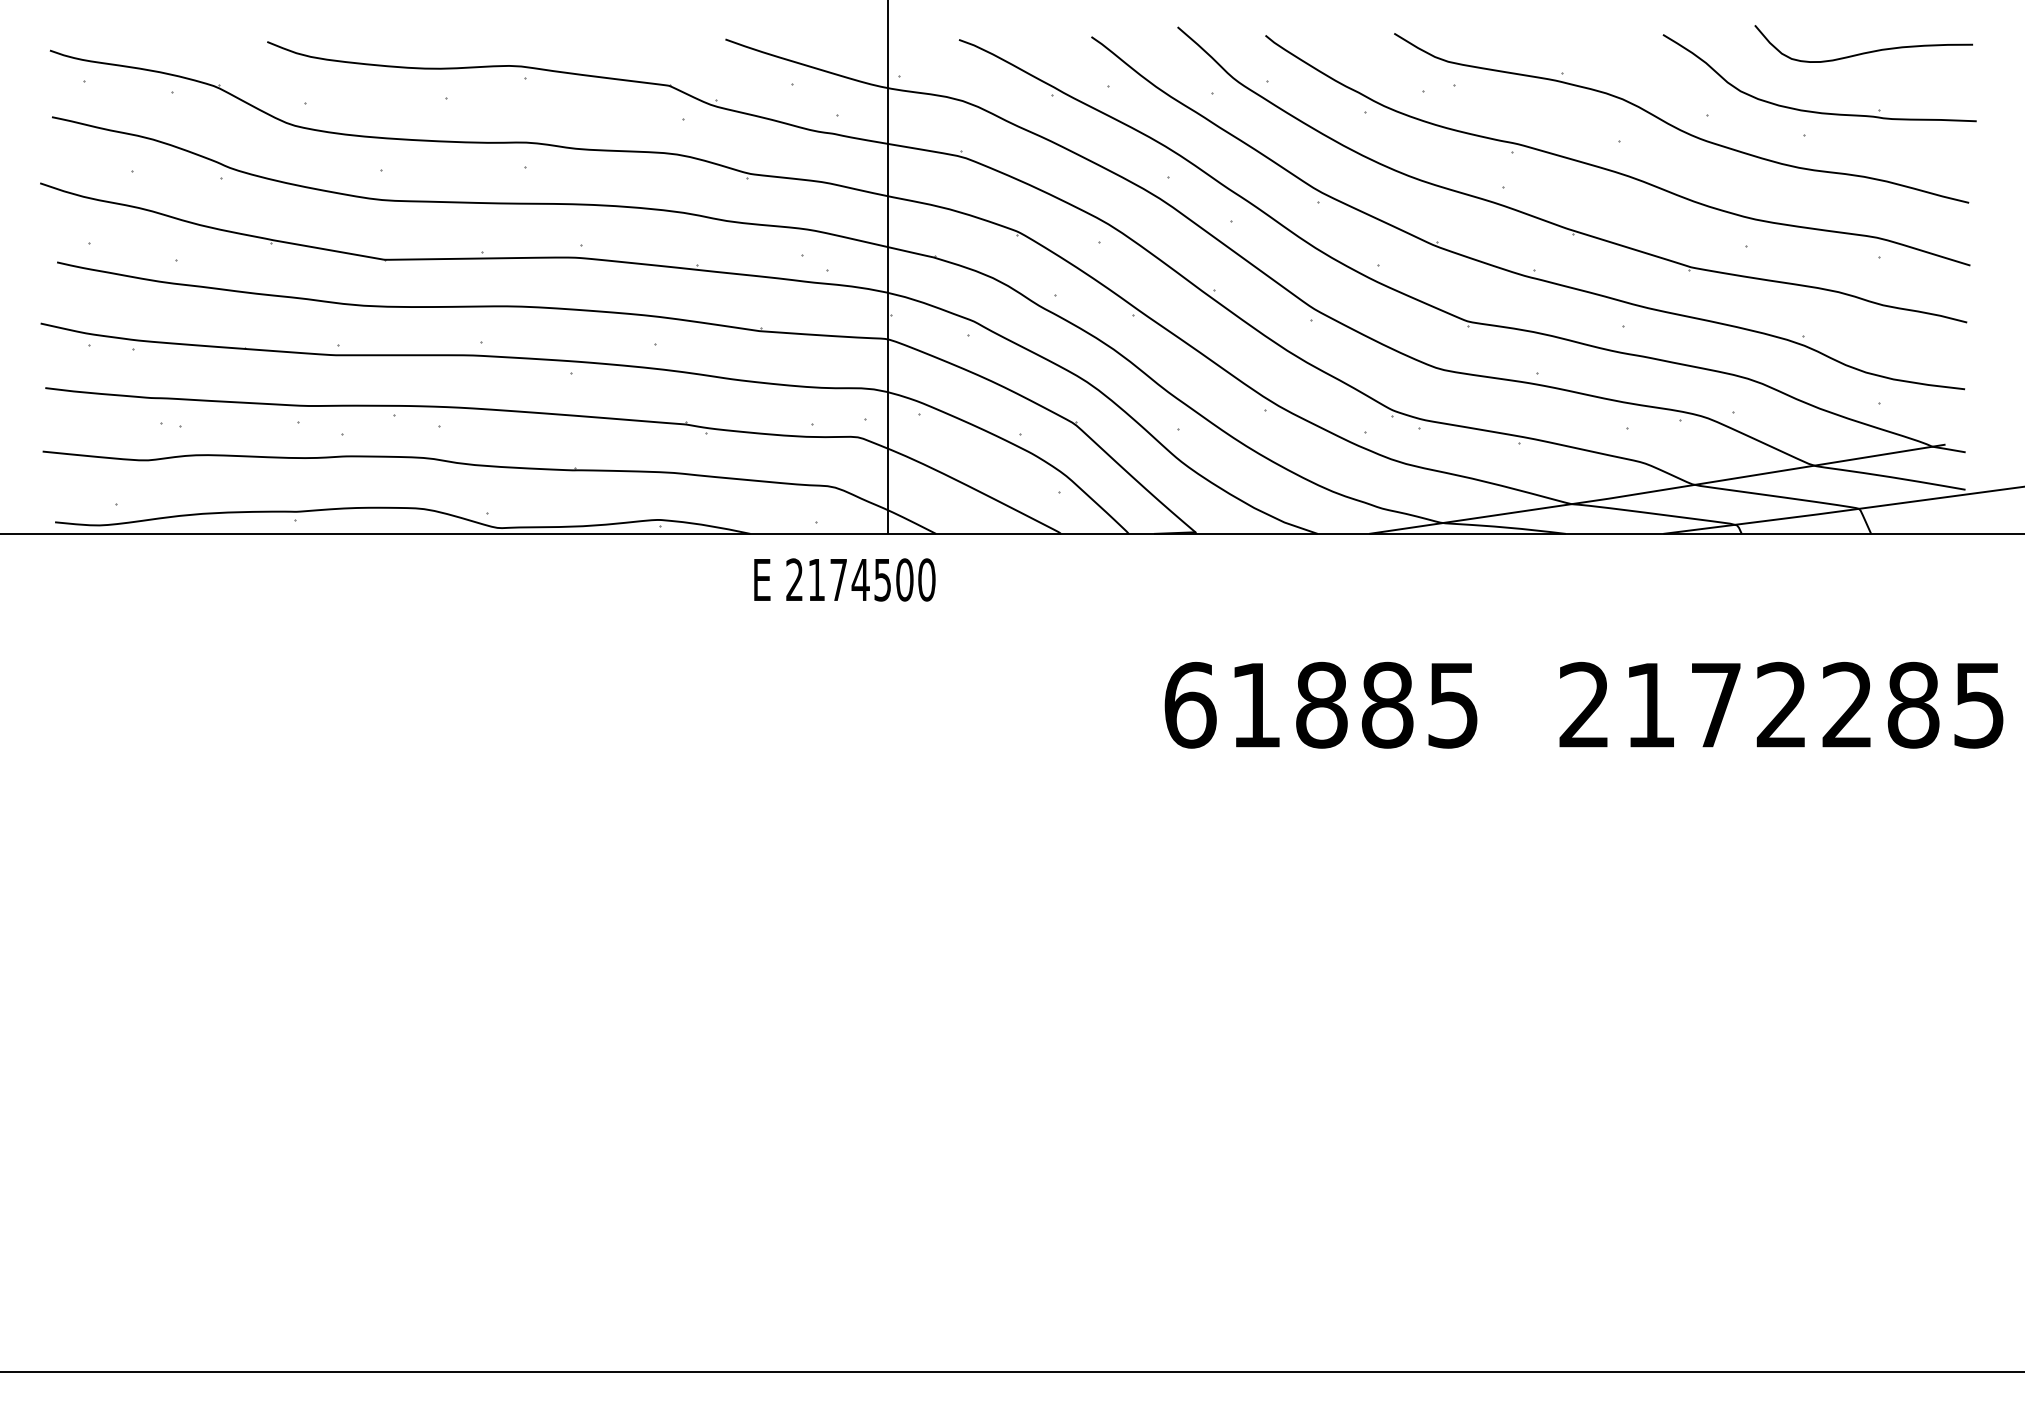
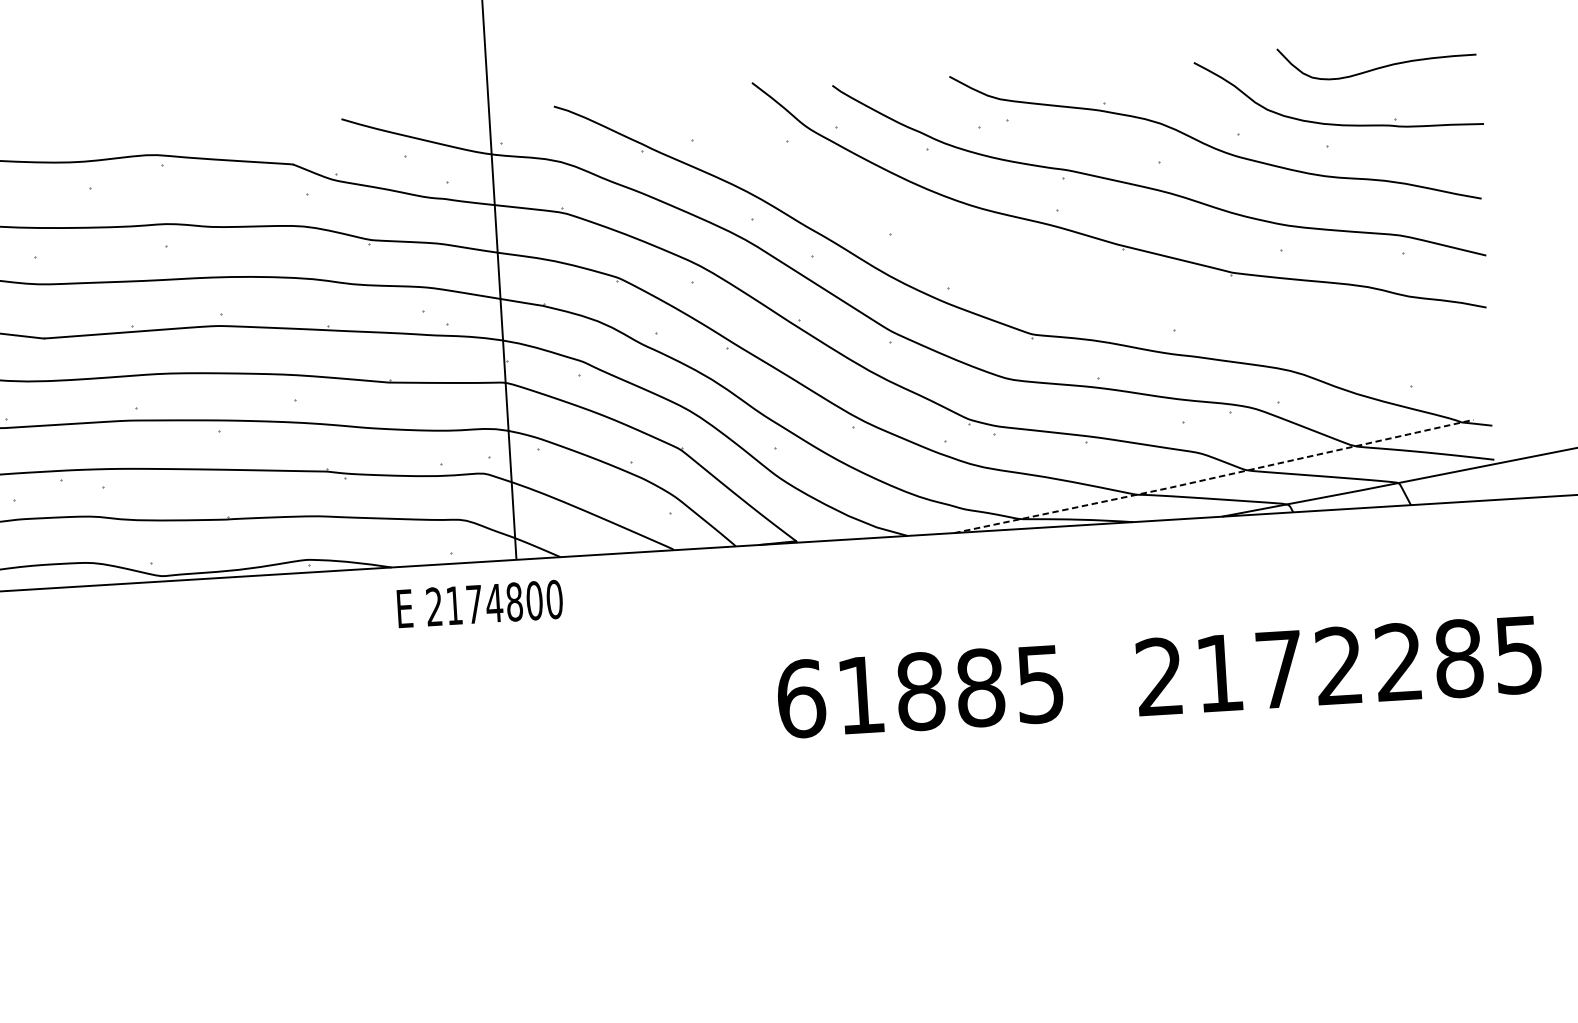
part: (1534, 269) -> (1090, 283), removed
line: (1656, 490) -> (1213, 477), solid -> dashed
text: (882, 579) -> (514, 601), 2174500 -> 2174800

